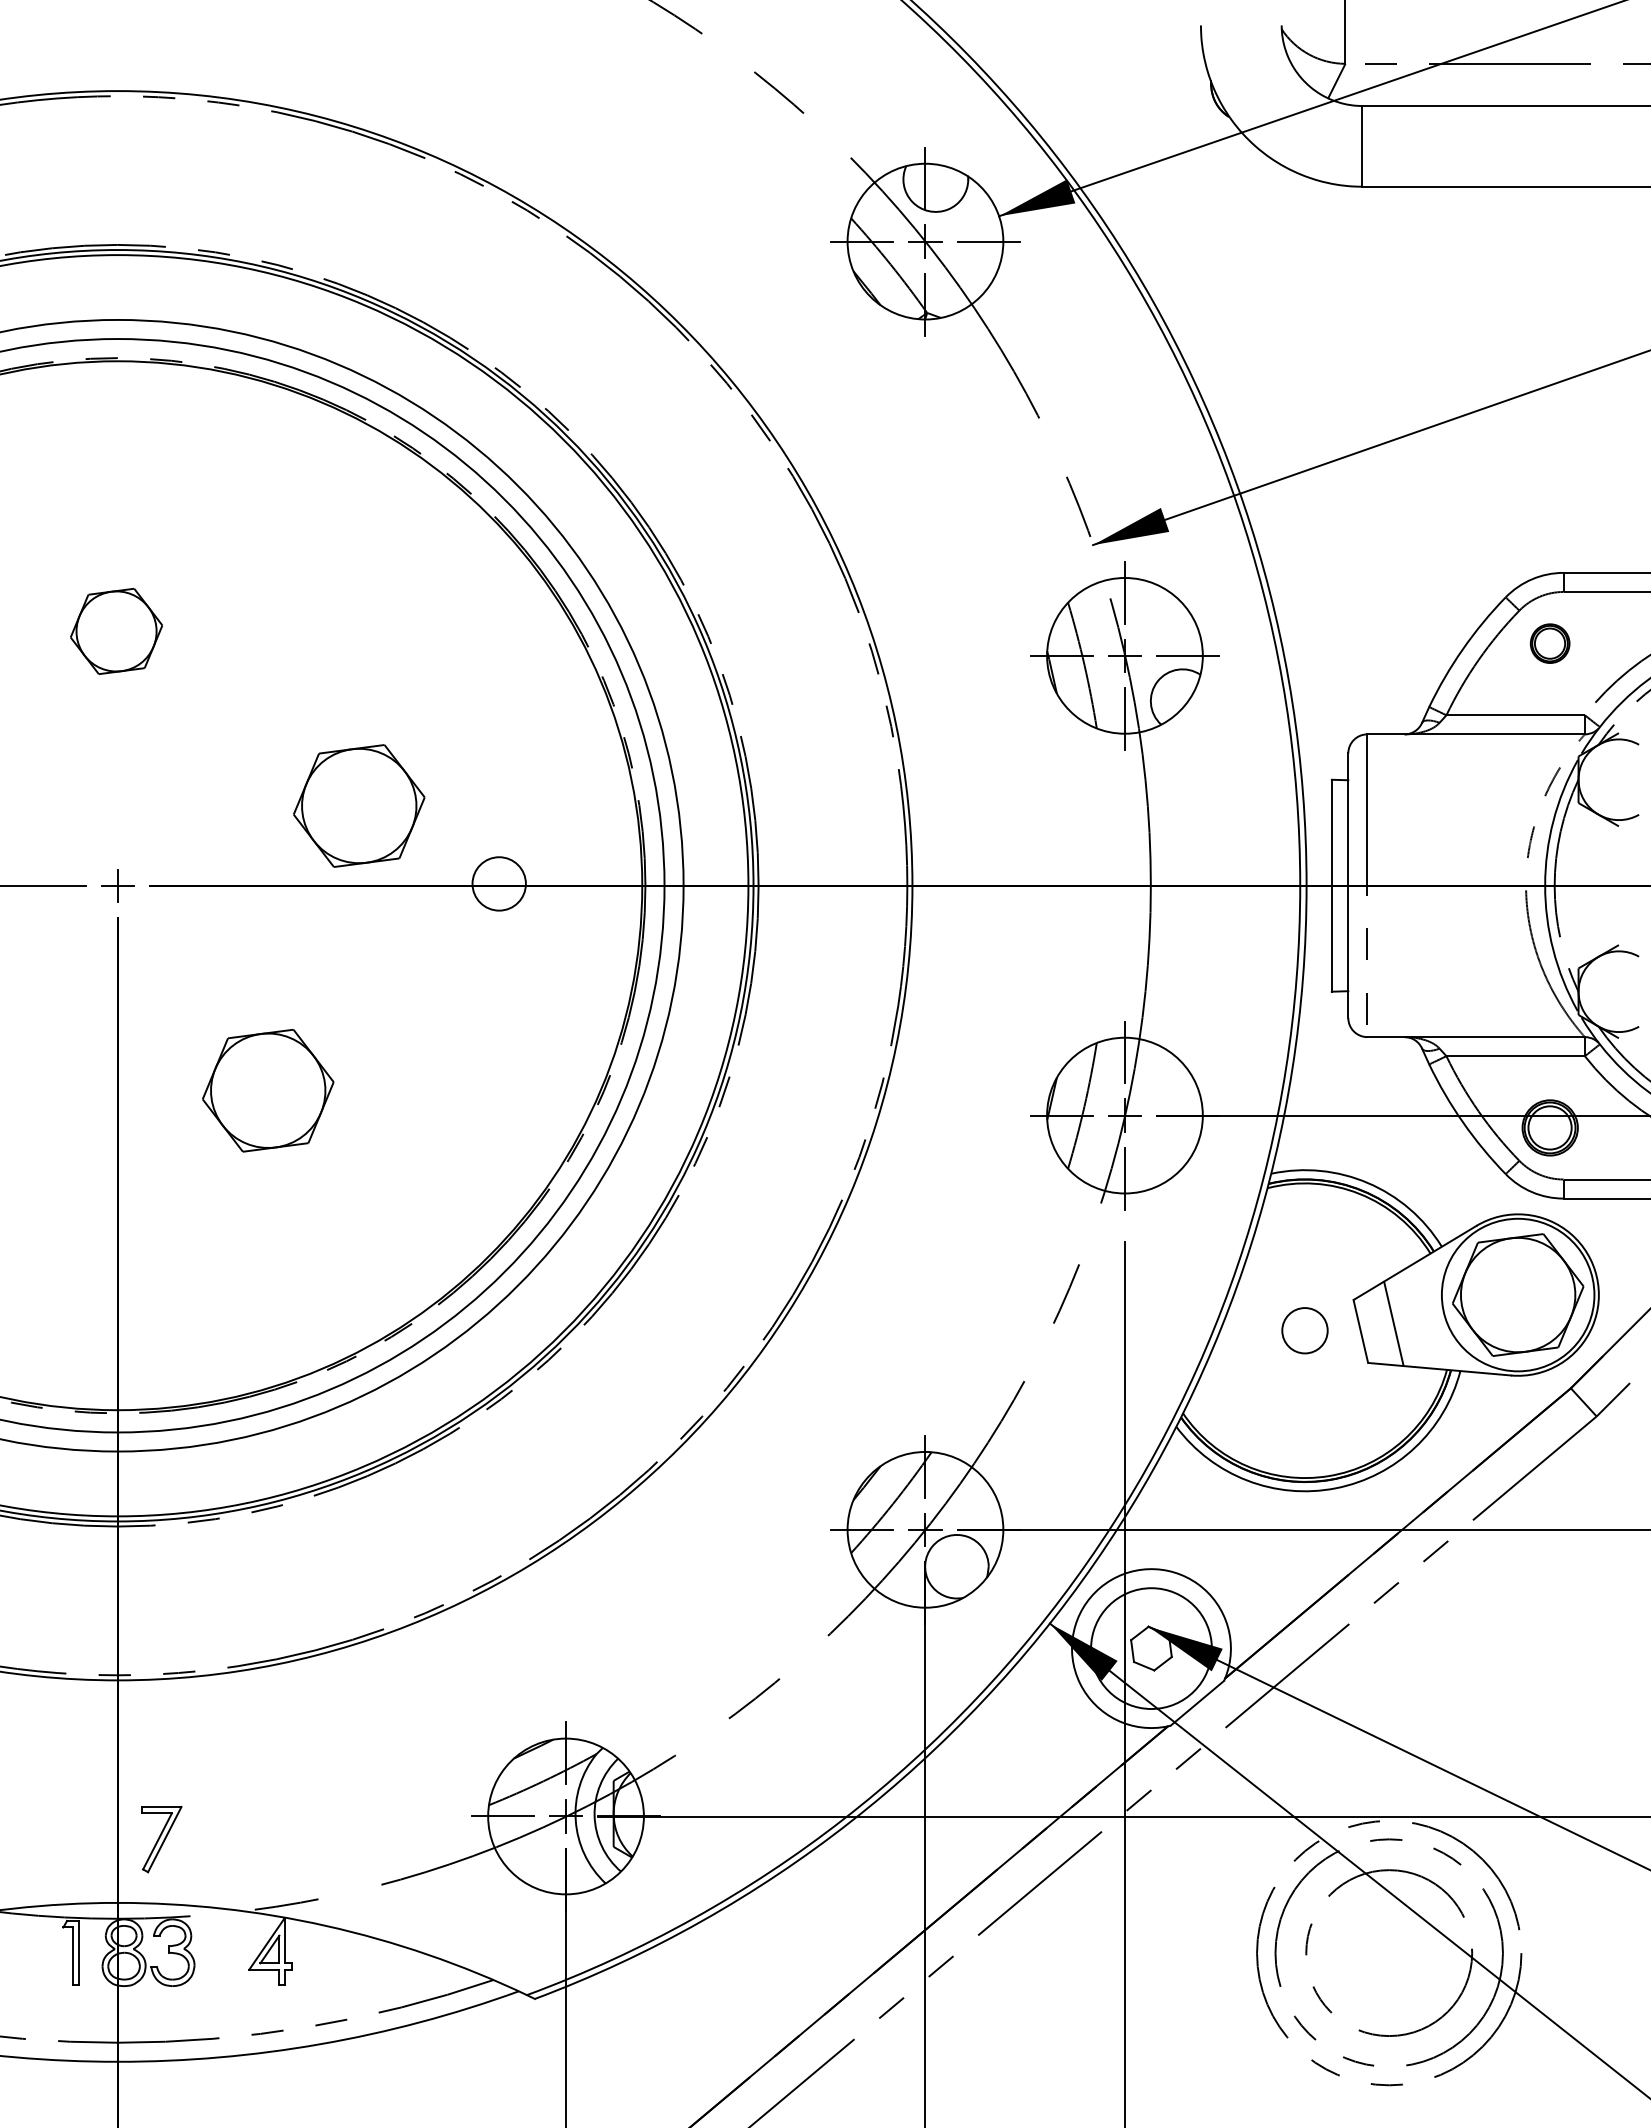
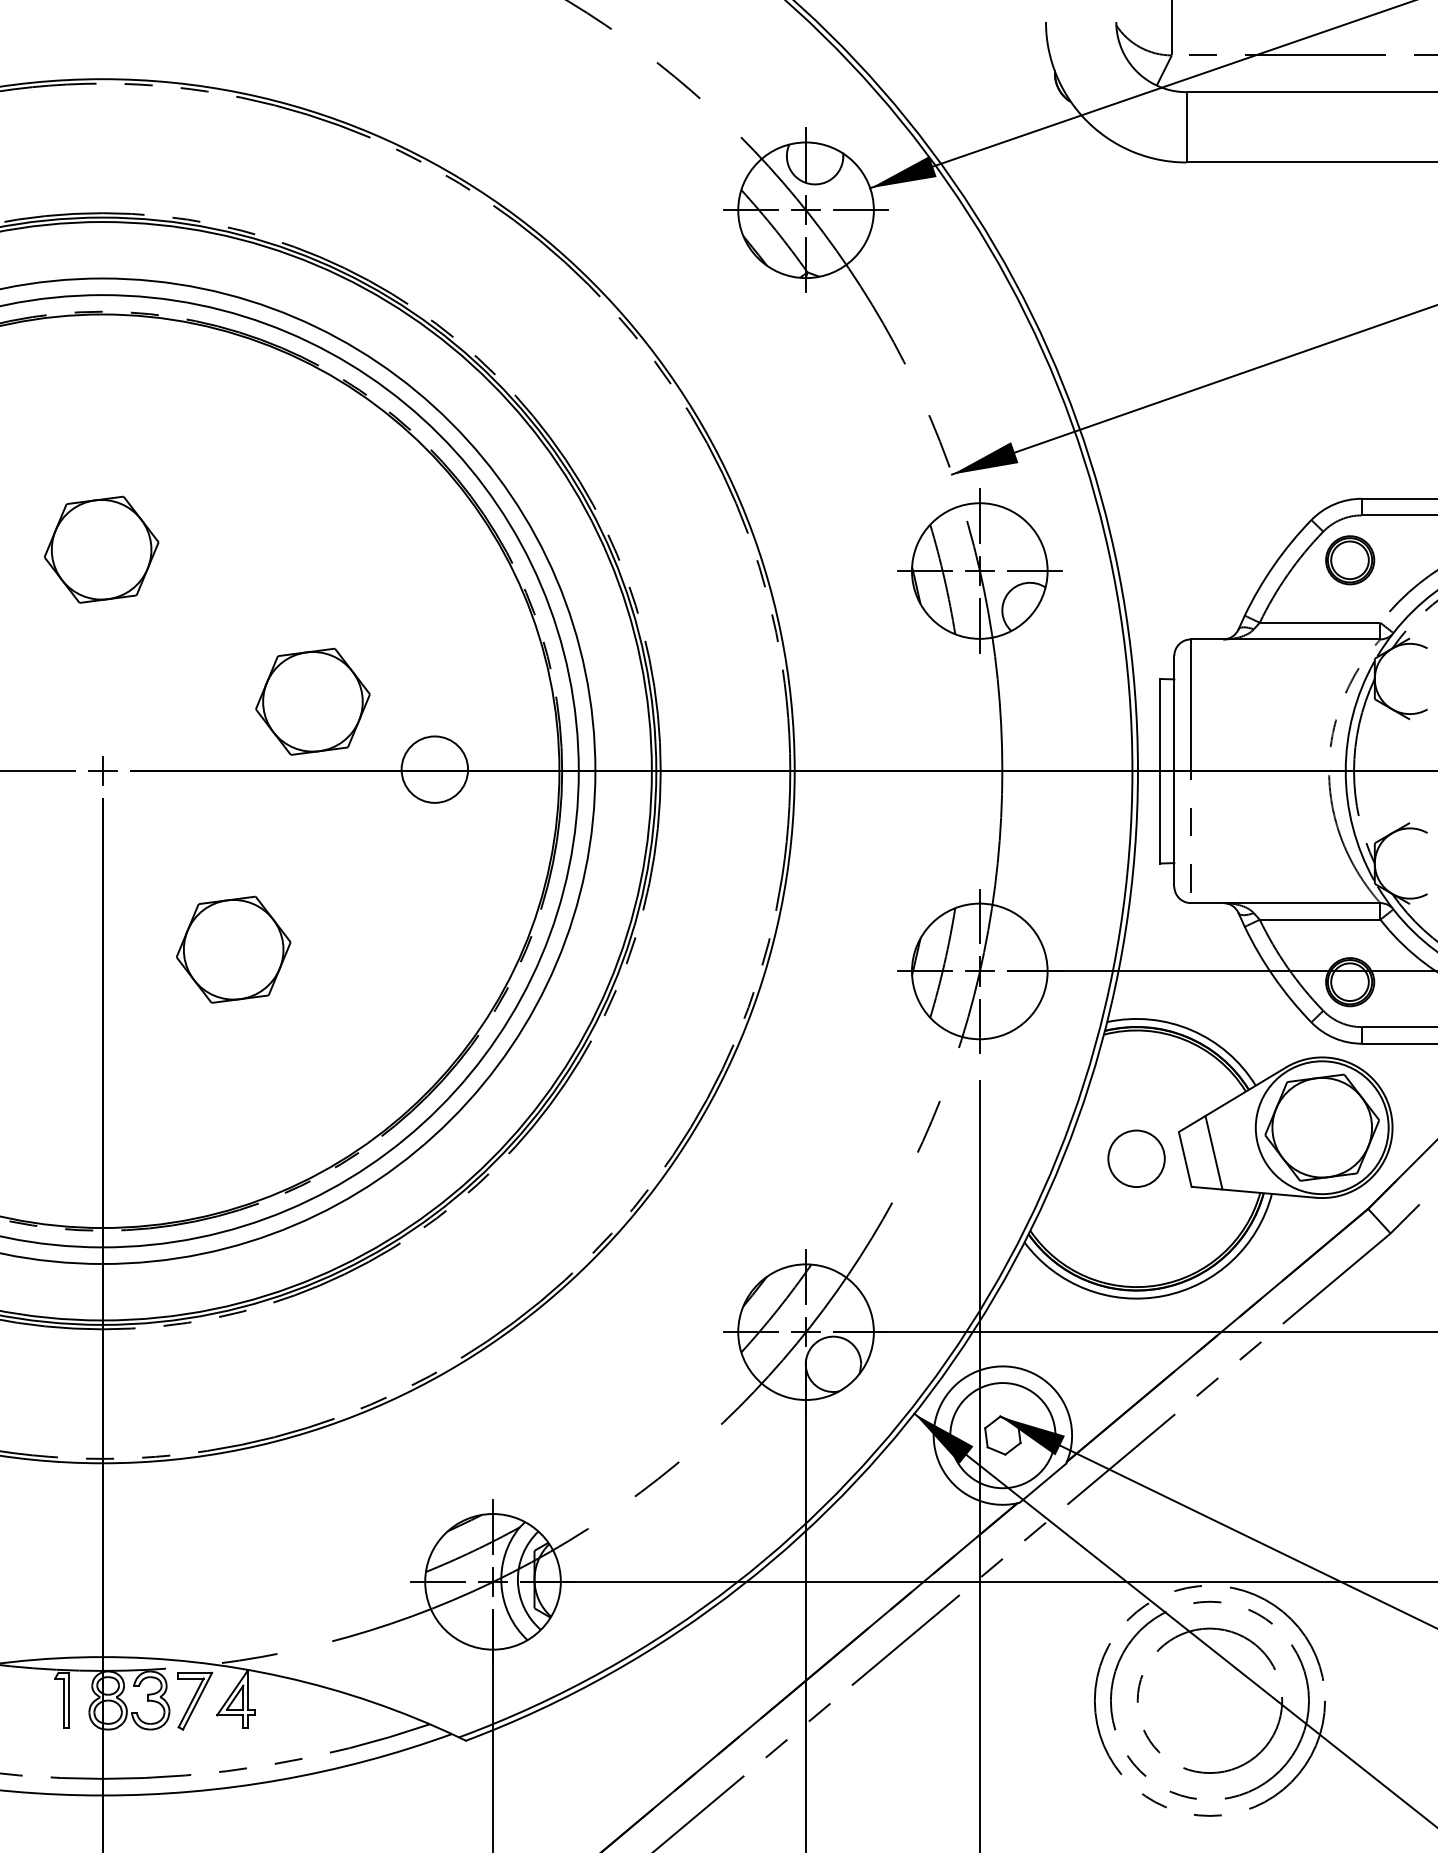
part: (116, 631) -> (101, 549), size x1.43
part: (1549, 643) -> (1349, 560), size x1.43
circle: (499, 883) -> (435, 769), size x1.43
circle: (1304, 1330) -> (1136, 1158), size x1.43
part: (161, 1839) -> (194, 1701), moved

